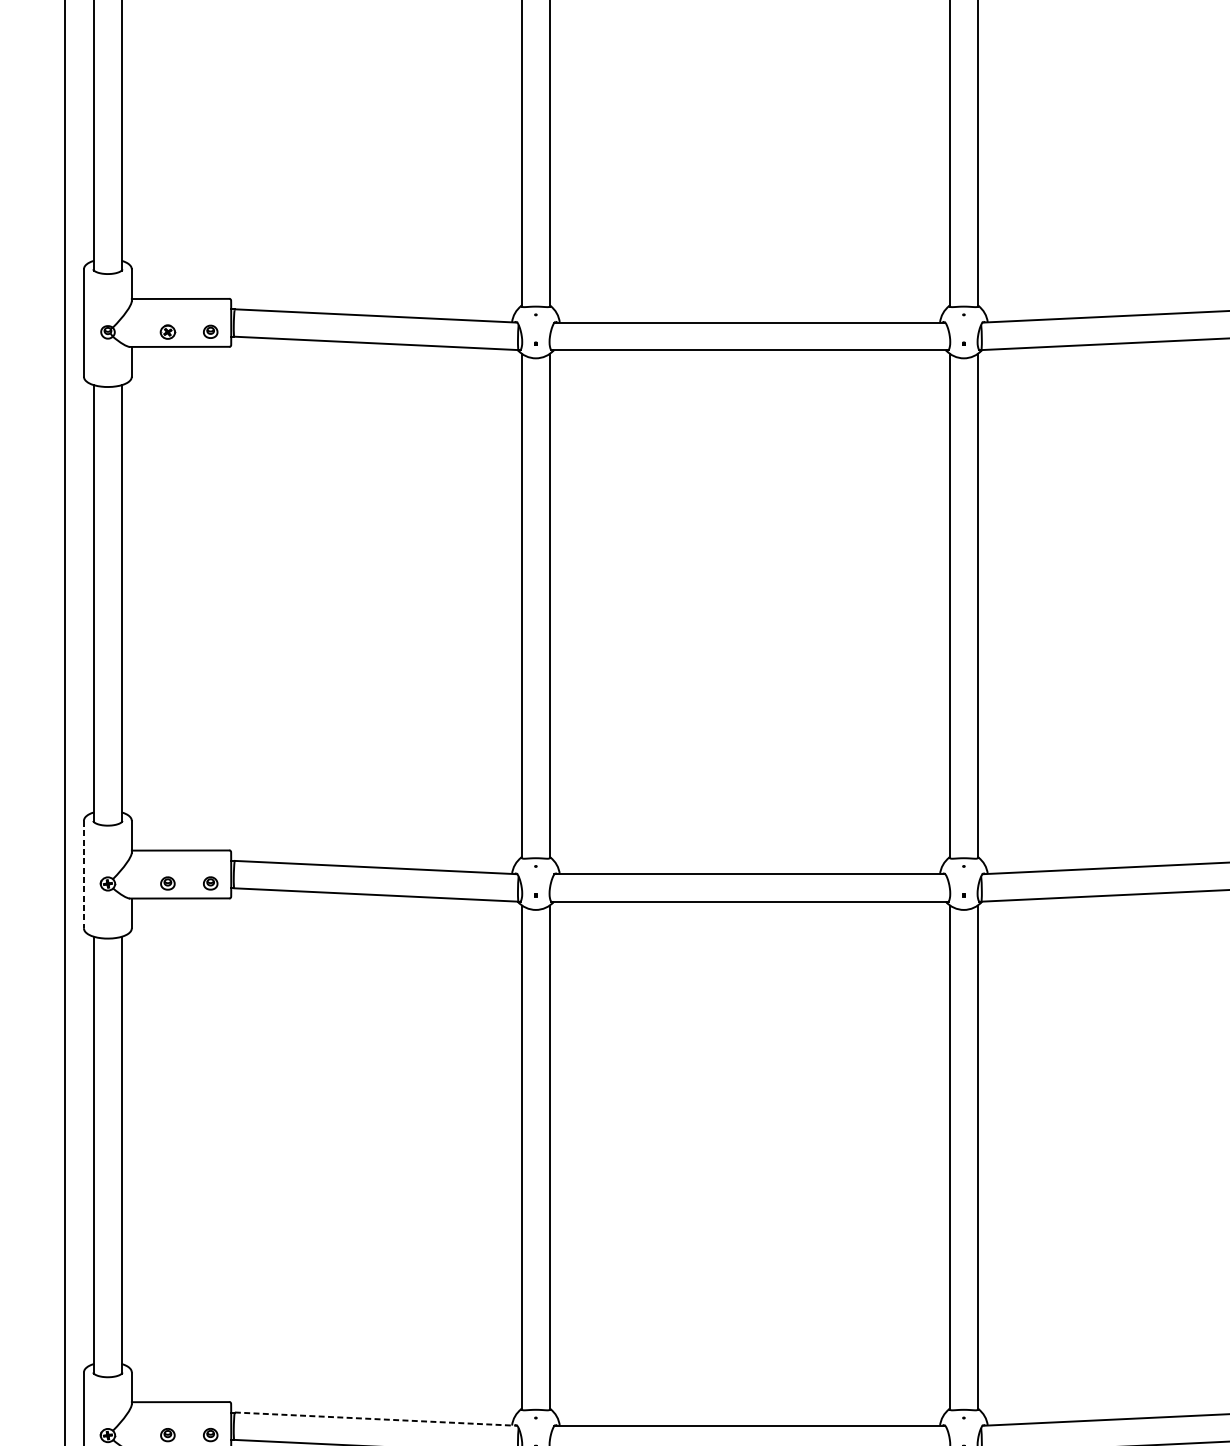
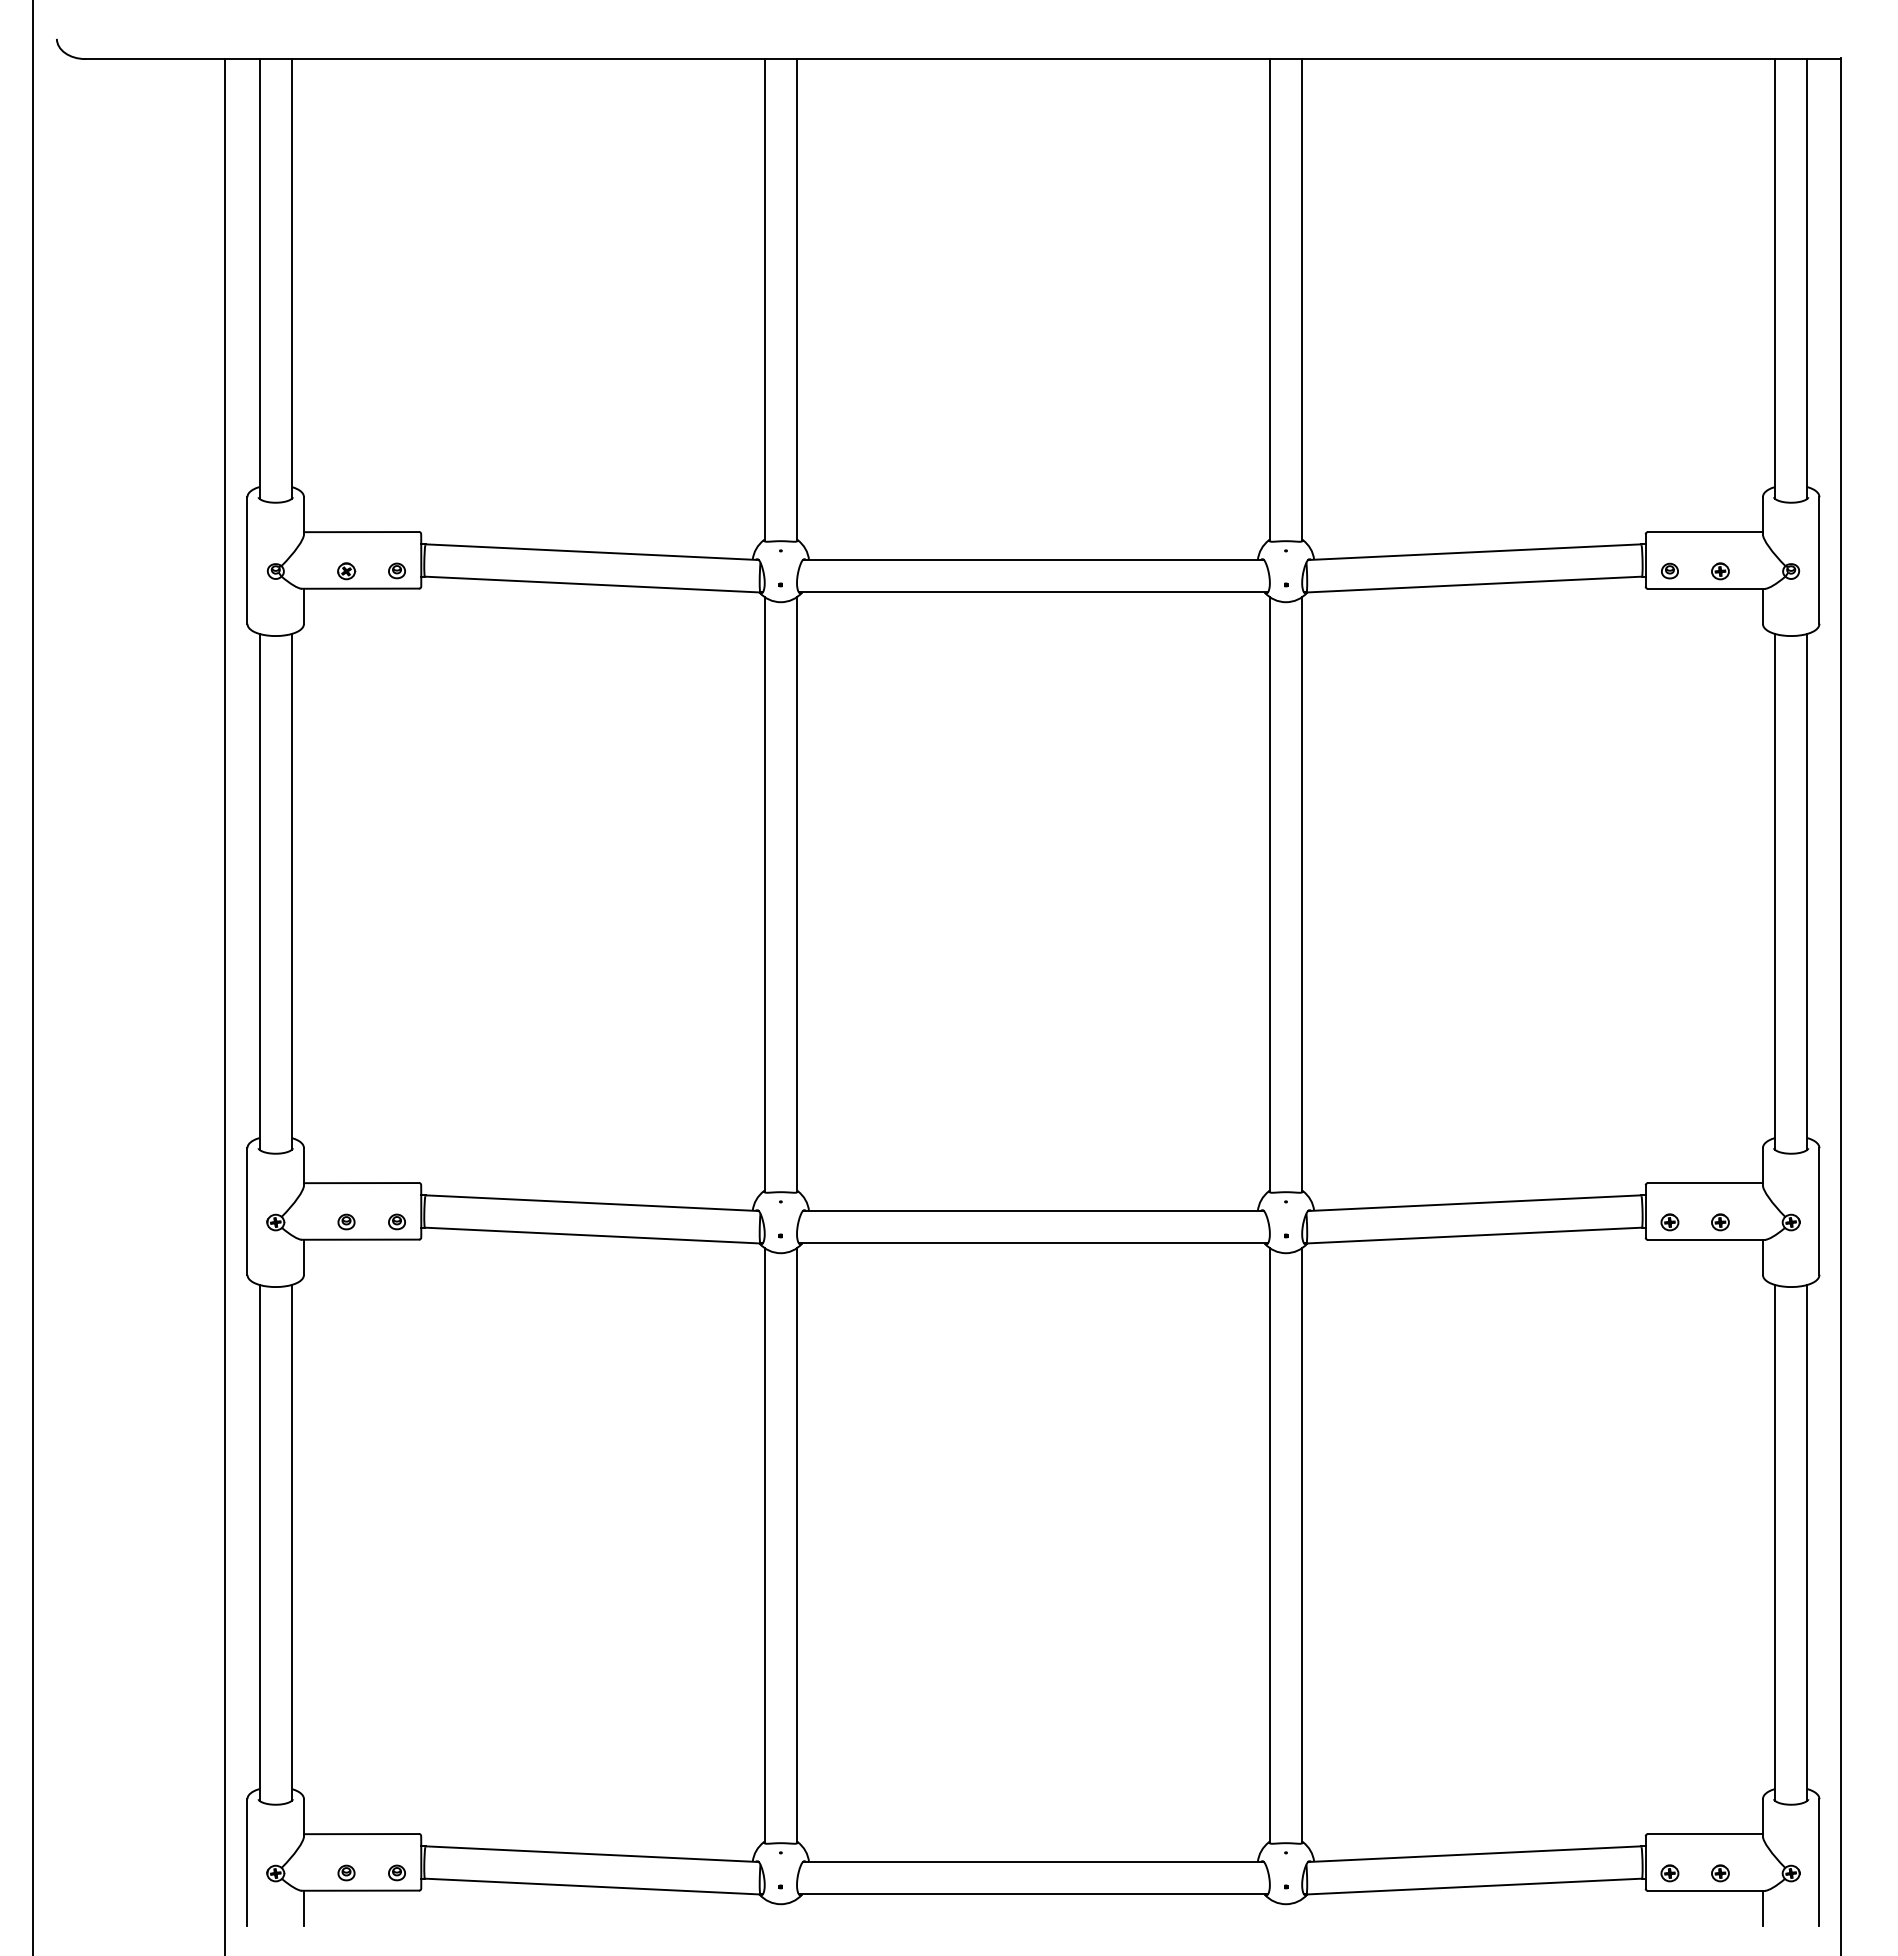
line: (83, 875) -> (247, 1212), dashed -> solid
line: (376, 1419) -> (592, 1854), dashed -> solid

